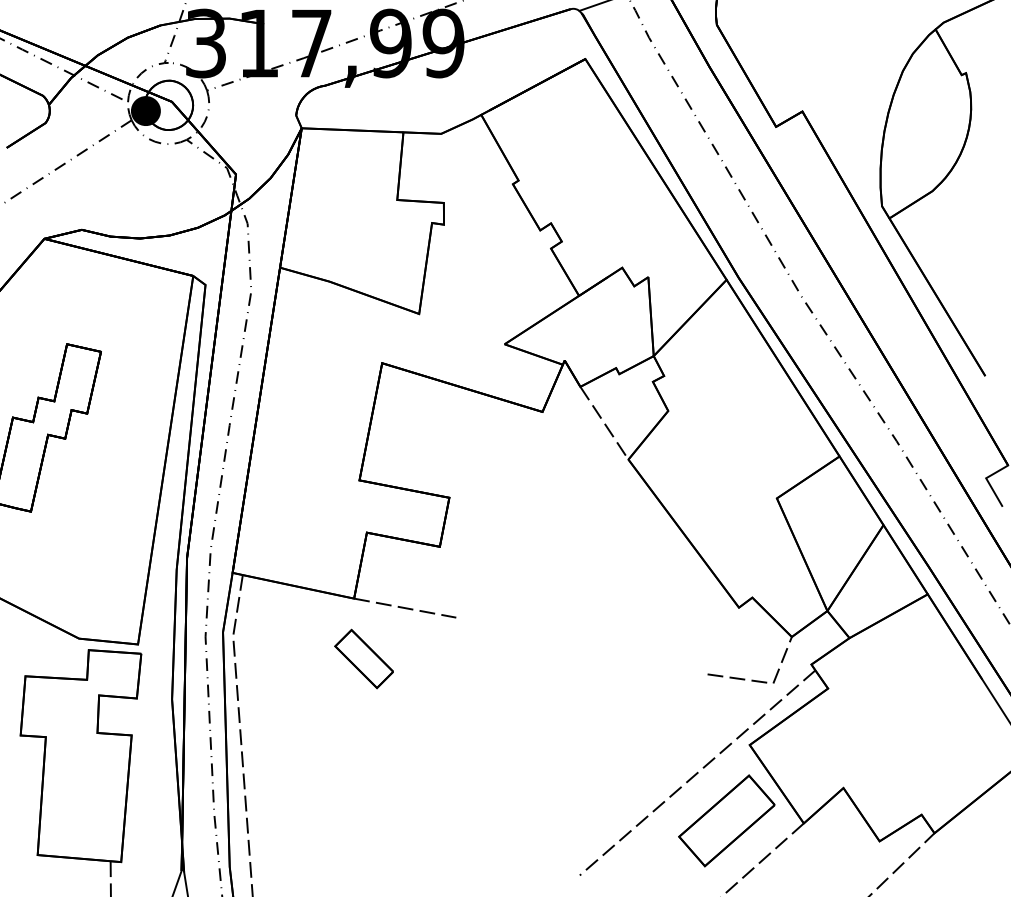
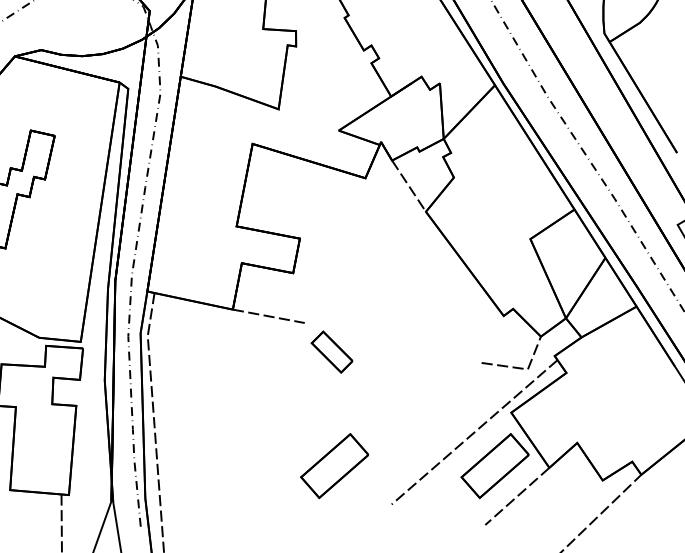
part: (363, 658) -> (331, 351), moved
part: (498, 820) -> (334, 465), added

